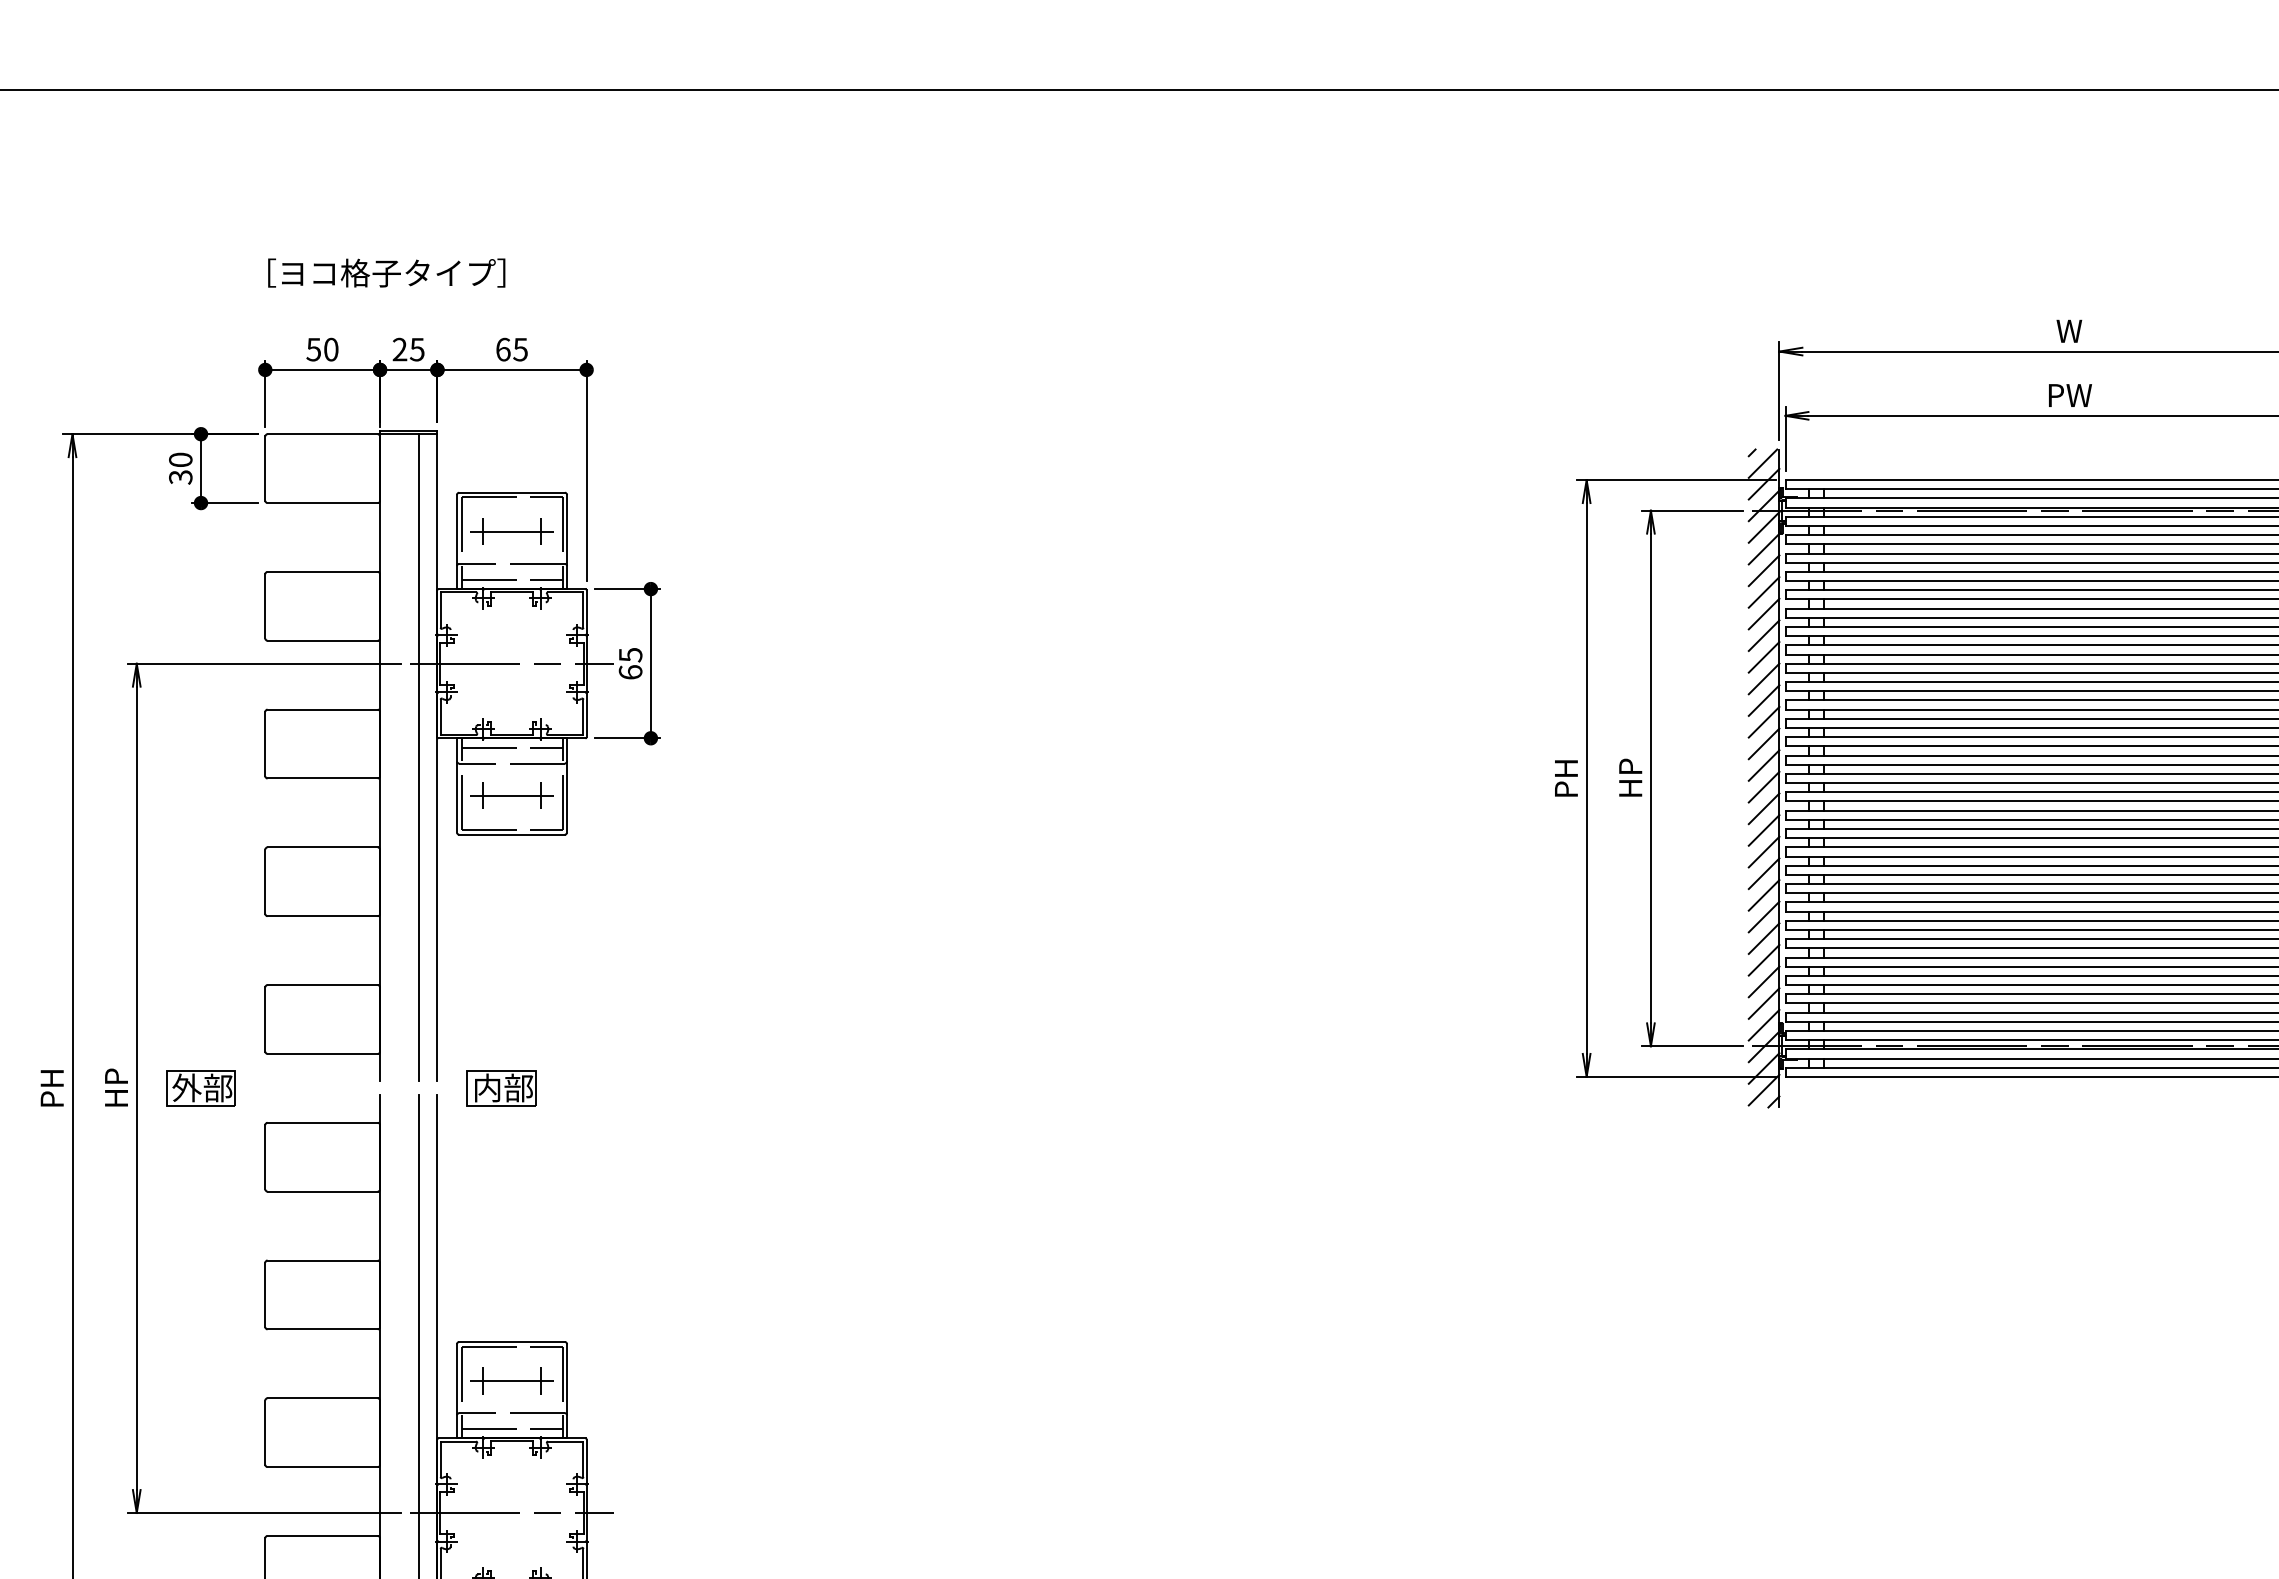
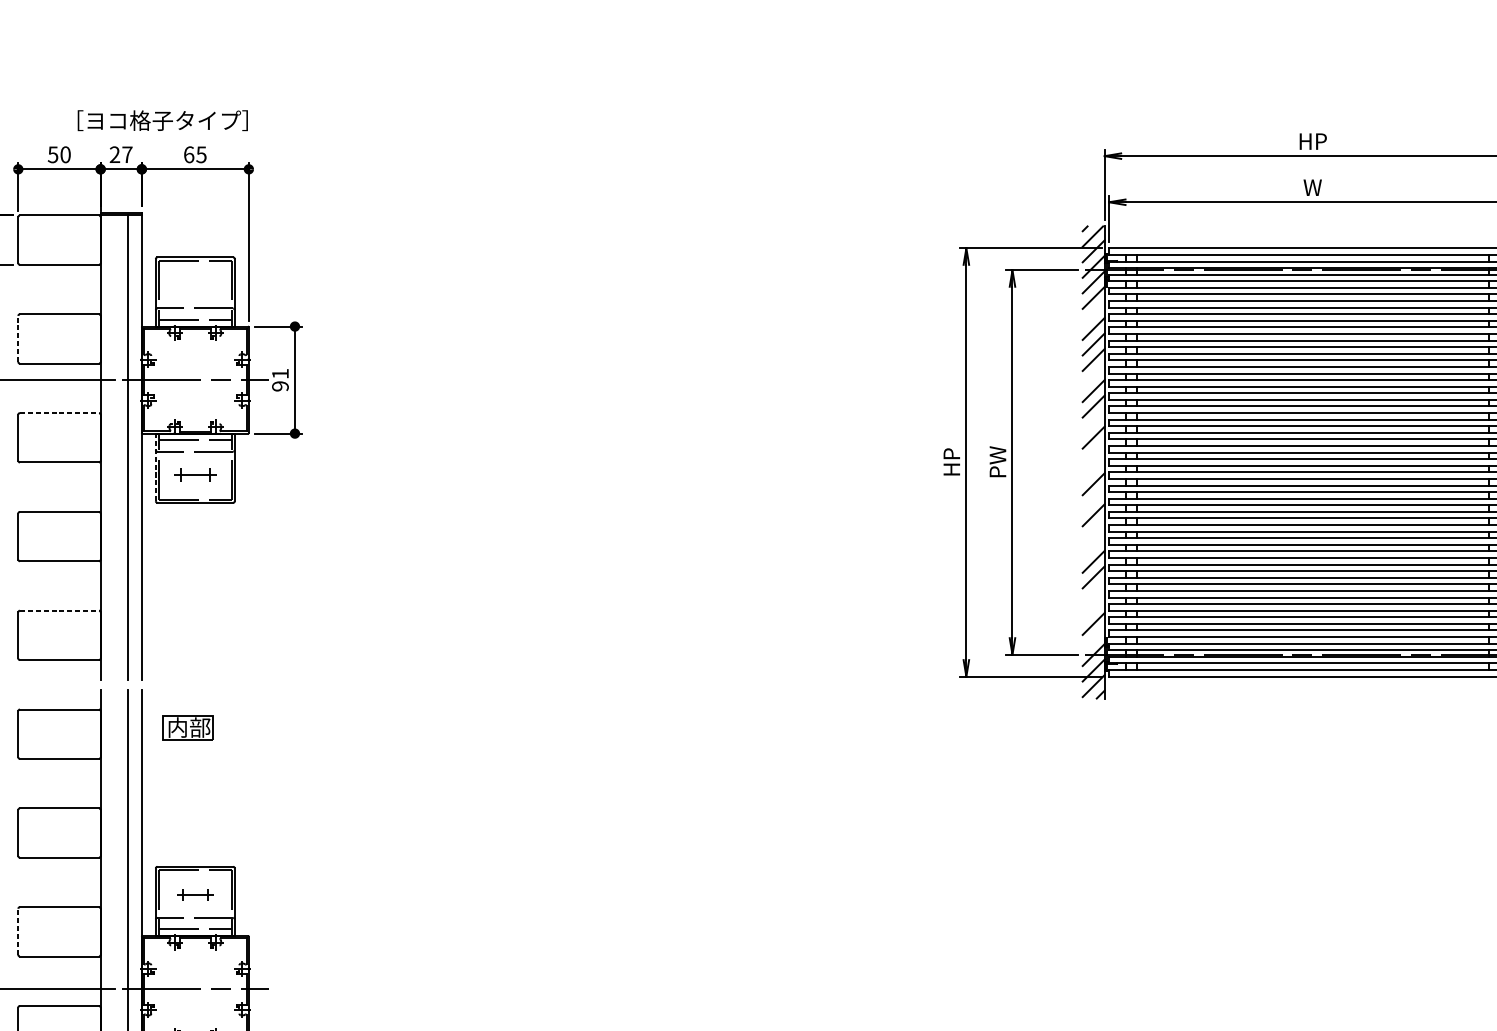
text: (386, 272) -> (162, 120), moved
text: (2070, 330) -> (1313, 141), W -> HP
text: (416, 349) -> (126, 154), 25 -> 27
text: (2070, 395) -> (1313, 187), PW -> W
part: (511, 531) -> (194, 285), removed
line: (1763, 570) -> (1093, 313), removed
line: (265, 605) -> (18, 338), solid -> dashed
line: (1763, 657) -> (1093, 375), removed
text: (630, 663) -> (280, 379), 65 -> 91
line: (323, 709) -> (60, 412), solid -> dashed
line: (1763, 721) -> (1093, 421), removed
line: (1763, 765) -> (1093, 453), removed
text: (1566, 775) -> (951, 460), PH -> HP
text: (1630, 776) -> (997, 461), HP -> PW
line: (456, 784) -> (155, 466), solid -> dashed
line: (1763, 786) -> (1093, 468), removed
part: (511, 795) -> (194, 474), size x0.7
line: (1763, 830) -> (1093, 499), removed
line: (1763, 873) -> (1093, 530), removed
line: (1763, 895) -> (1093, 546), removed
line: (1763, 960) -> (1093, 593), removed
line: (1763, 981) -> (1093, 608), removed
line: (323, 985) -> (60, 611), solid -> dashed
line: (1763, 1024) -> (1093, 638), removed
part: (501, 1088) -> (187, 727), moved
part: (511, 1380) -> (194, 894), size x0.6
line: (265, 1432) -> (18, 931), solid -> dashed

